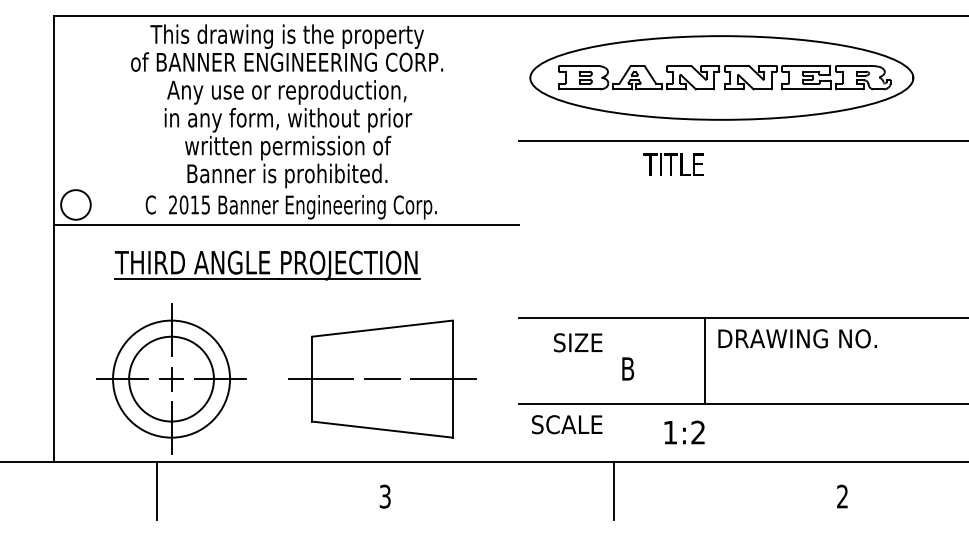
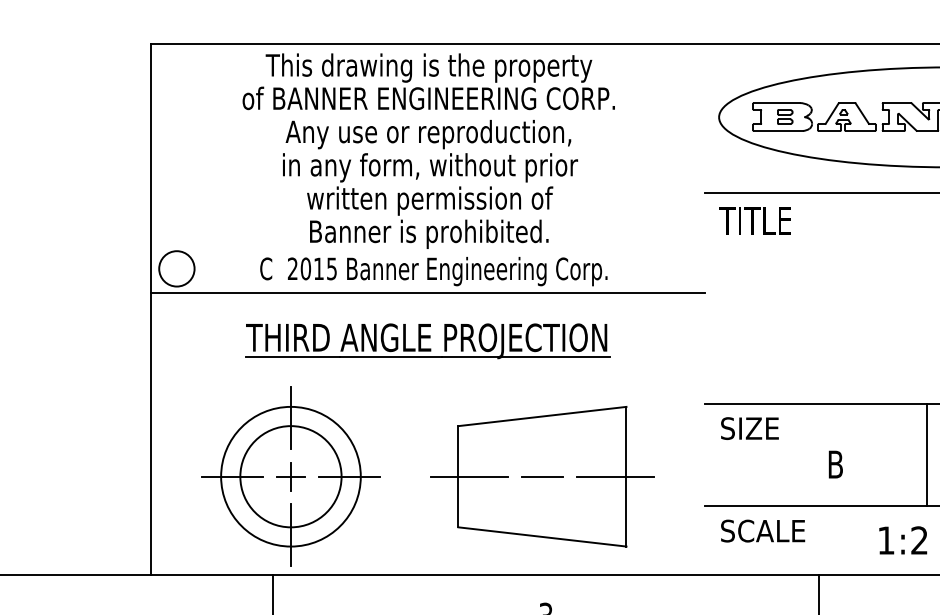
text: (673, 164) -> (755, 220), moved
part: (267, 265) -> (428, 341), moved
text: (578, 342) -> (750, 428), moved

